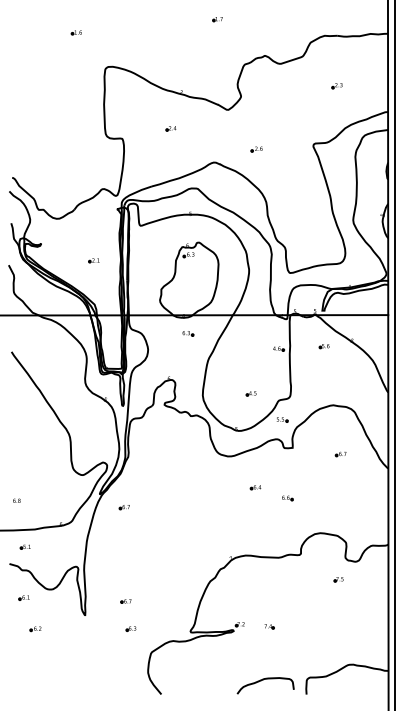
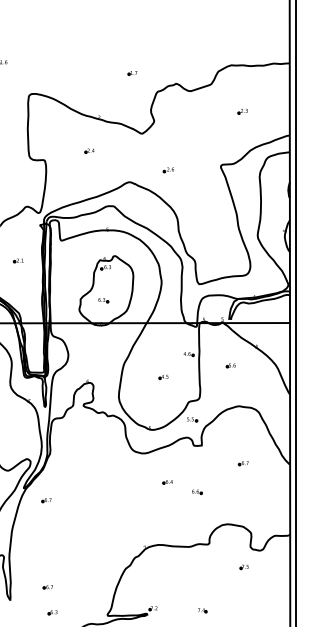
part: (217, 19) -> (132, 73), moved
part: (93, 260) -> (18, 260), moved
part: (188, 333) -> (103, 300), moved
part: (323, 346) -> (230, 365), moved
part: (250, 393) -> (162, 376), moved
part: (340, 454) -> (243, 463), moved
part: (269, 626) -> (202, 610), moved

